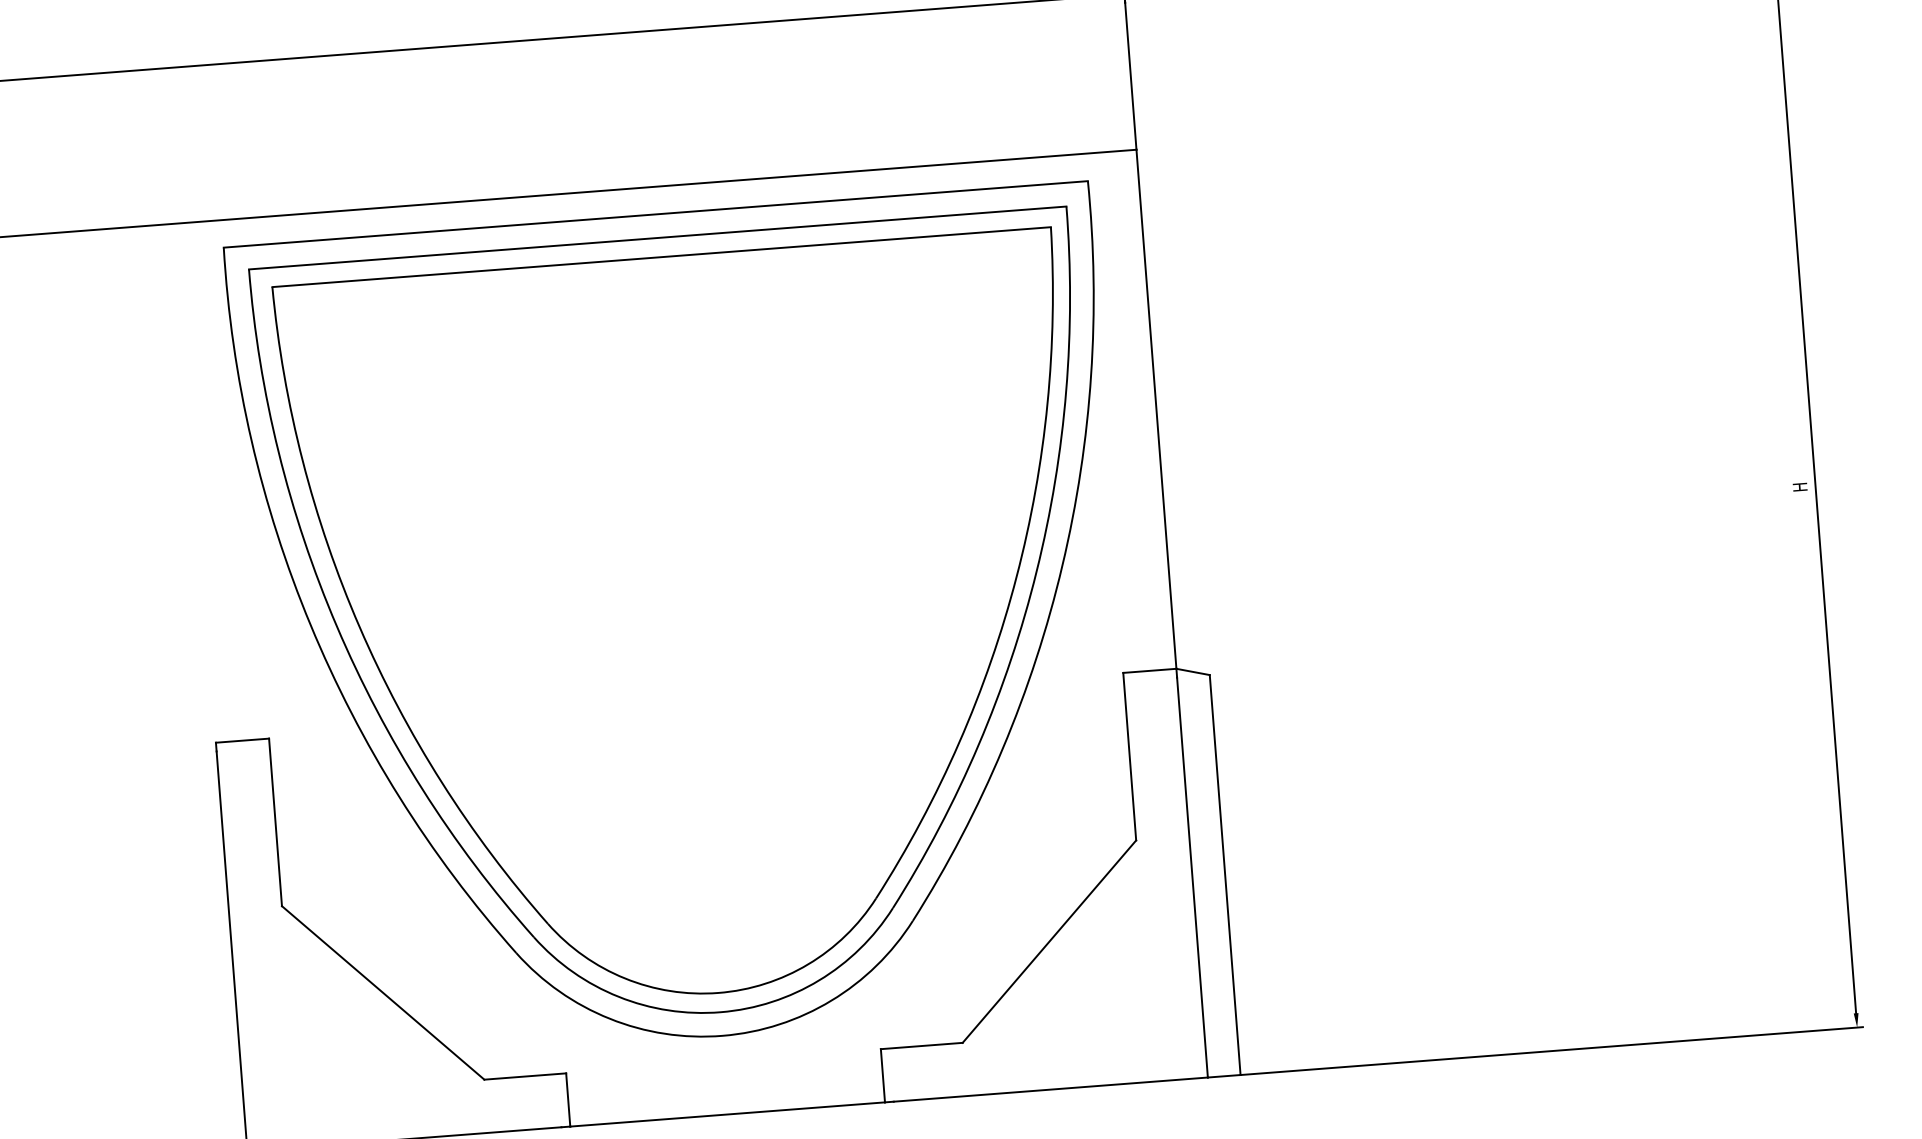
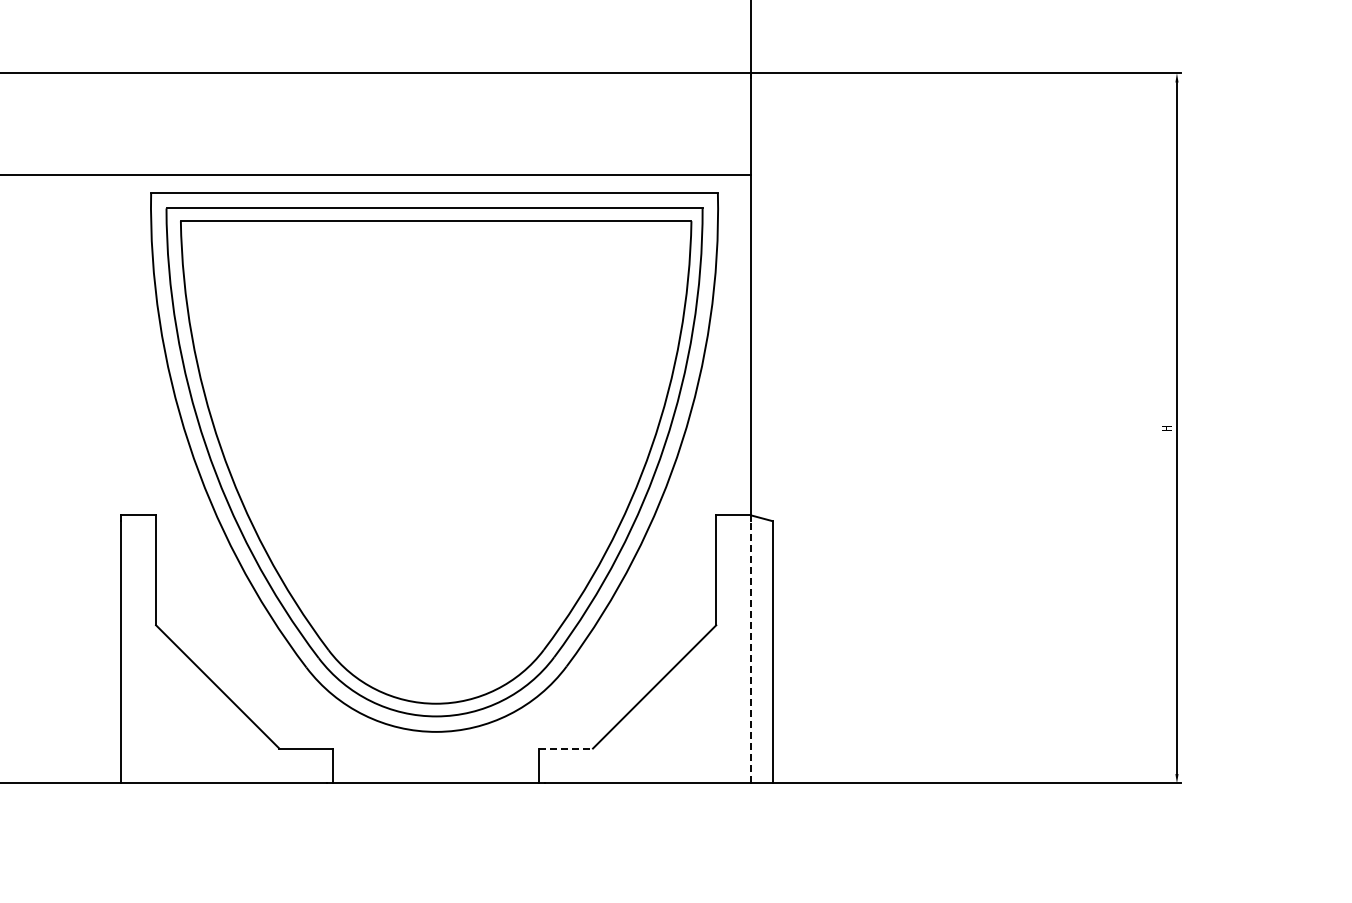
line: (1192, 876) -> (751, 651), solid -> dashed
line: (922, 1045) -> (566, 748), solid -> dashed

